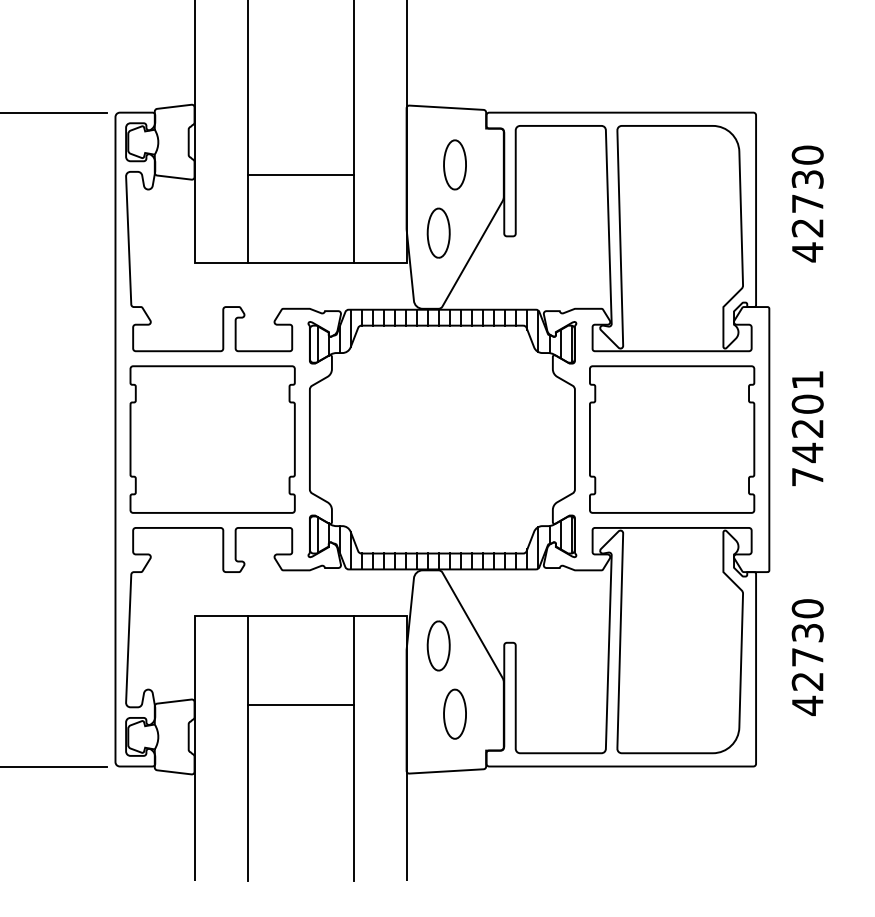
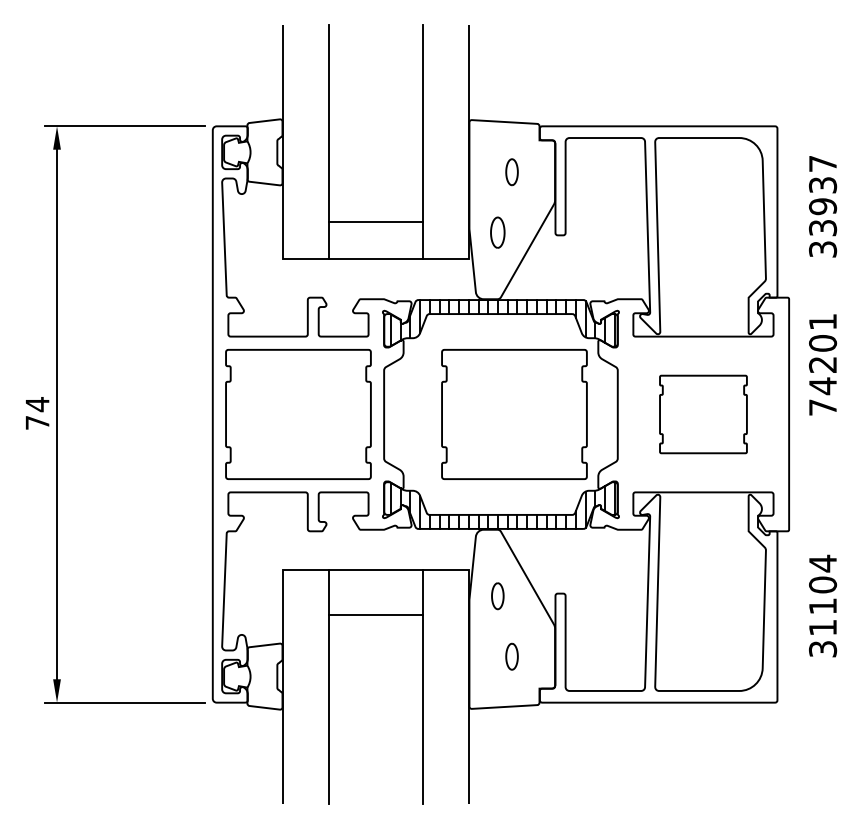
part: (454, 163) -> (511, 171), size x0.6
line: (300, 174) -> (375, 221), moved
text: (807, 203) -> (822, 206), 42730 -> 33937
part: (438, 233) -> (497, 232), size x0.7
text: (808, 428) -> (823, 364), moved
part: (457, 439) -> (514, 414), added
part: (672, 439) -> (703, 414), size x0.6
part: (438, 644) -> (497, 595), size x0.6
text: (808, 657) -> (823, 606), 42730 -> 31104
line: (300, 705) -> (375, 615), moved
part: (454, 714) -> (511, 656), size x0.6

